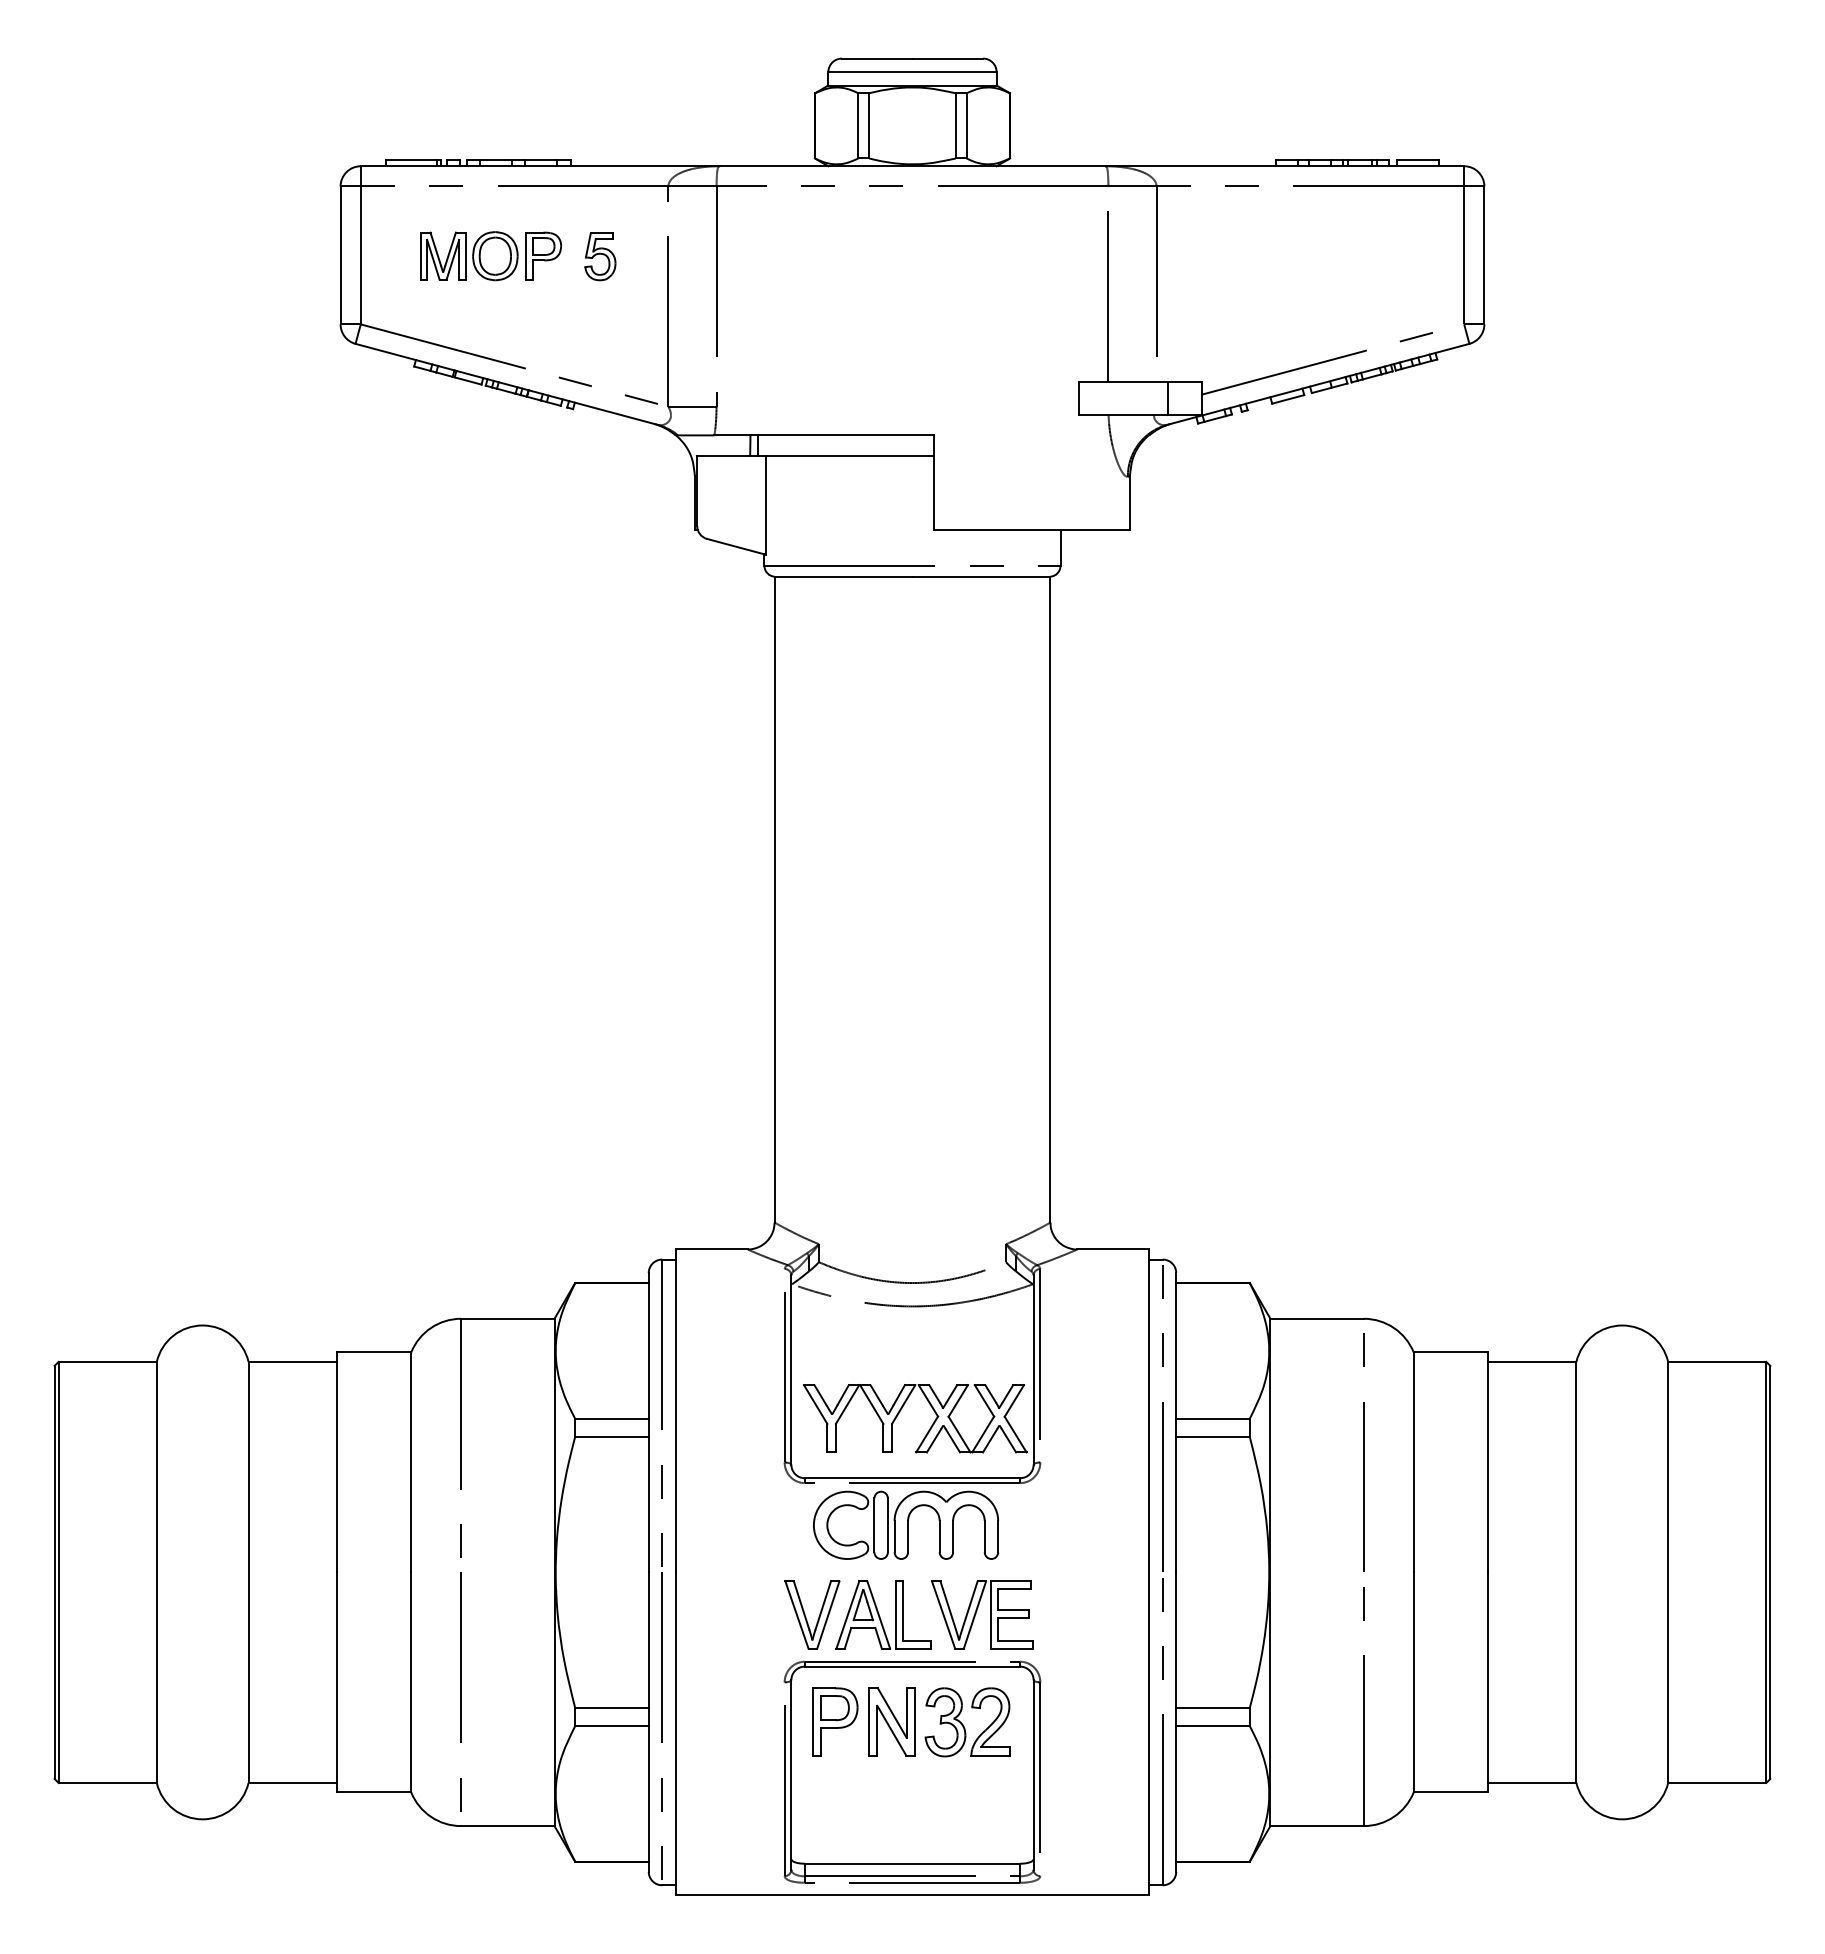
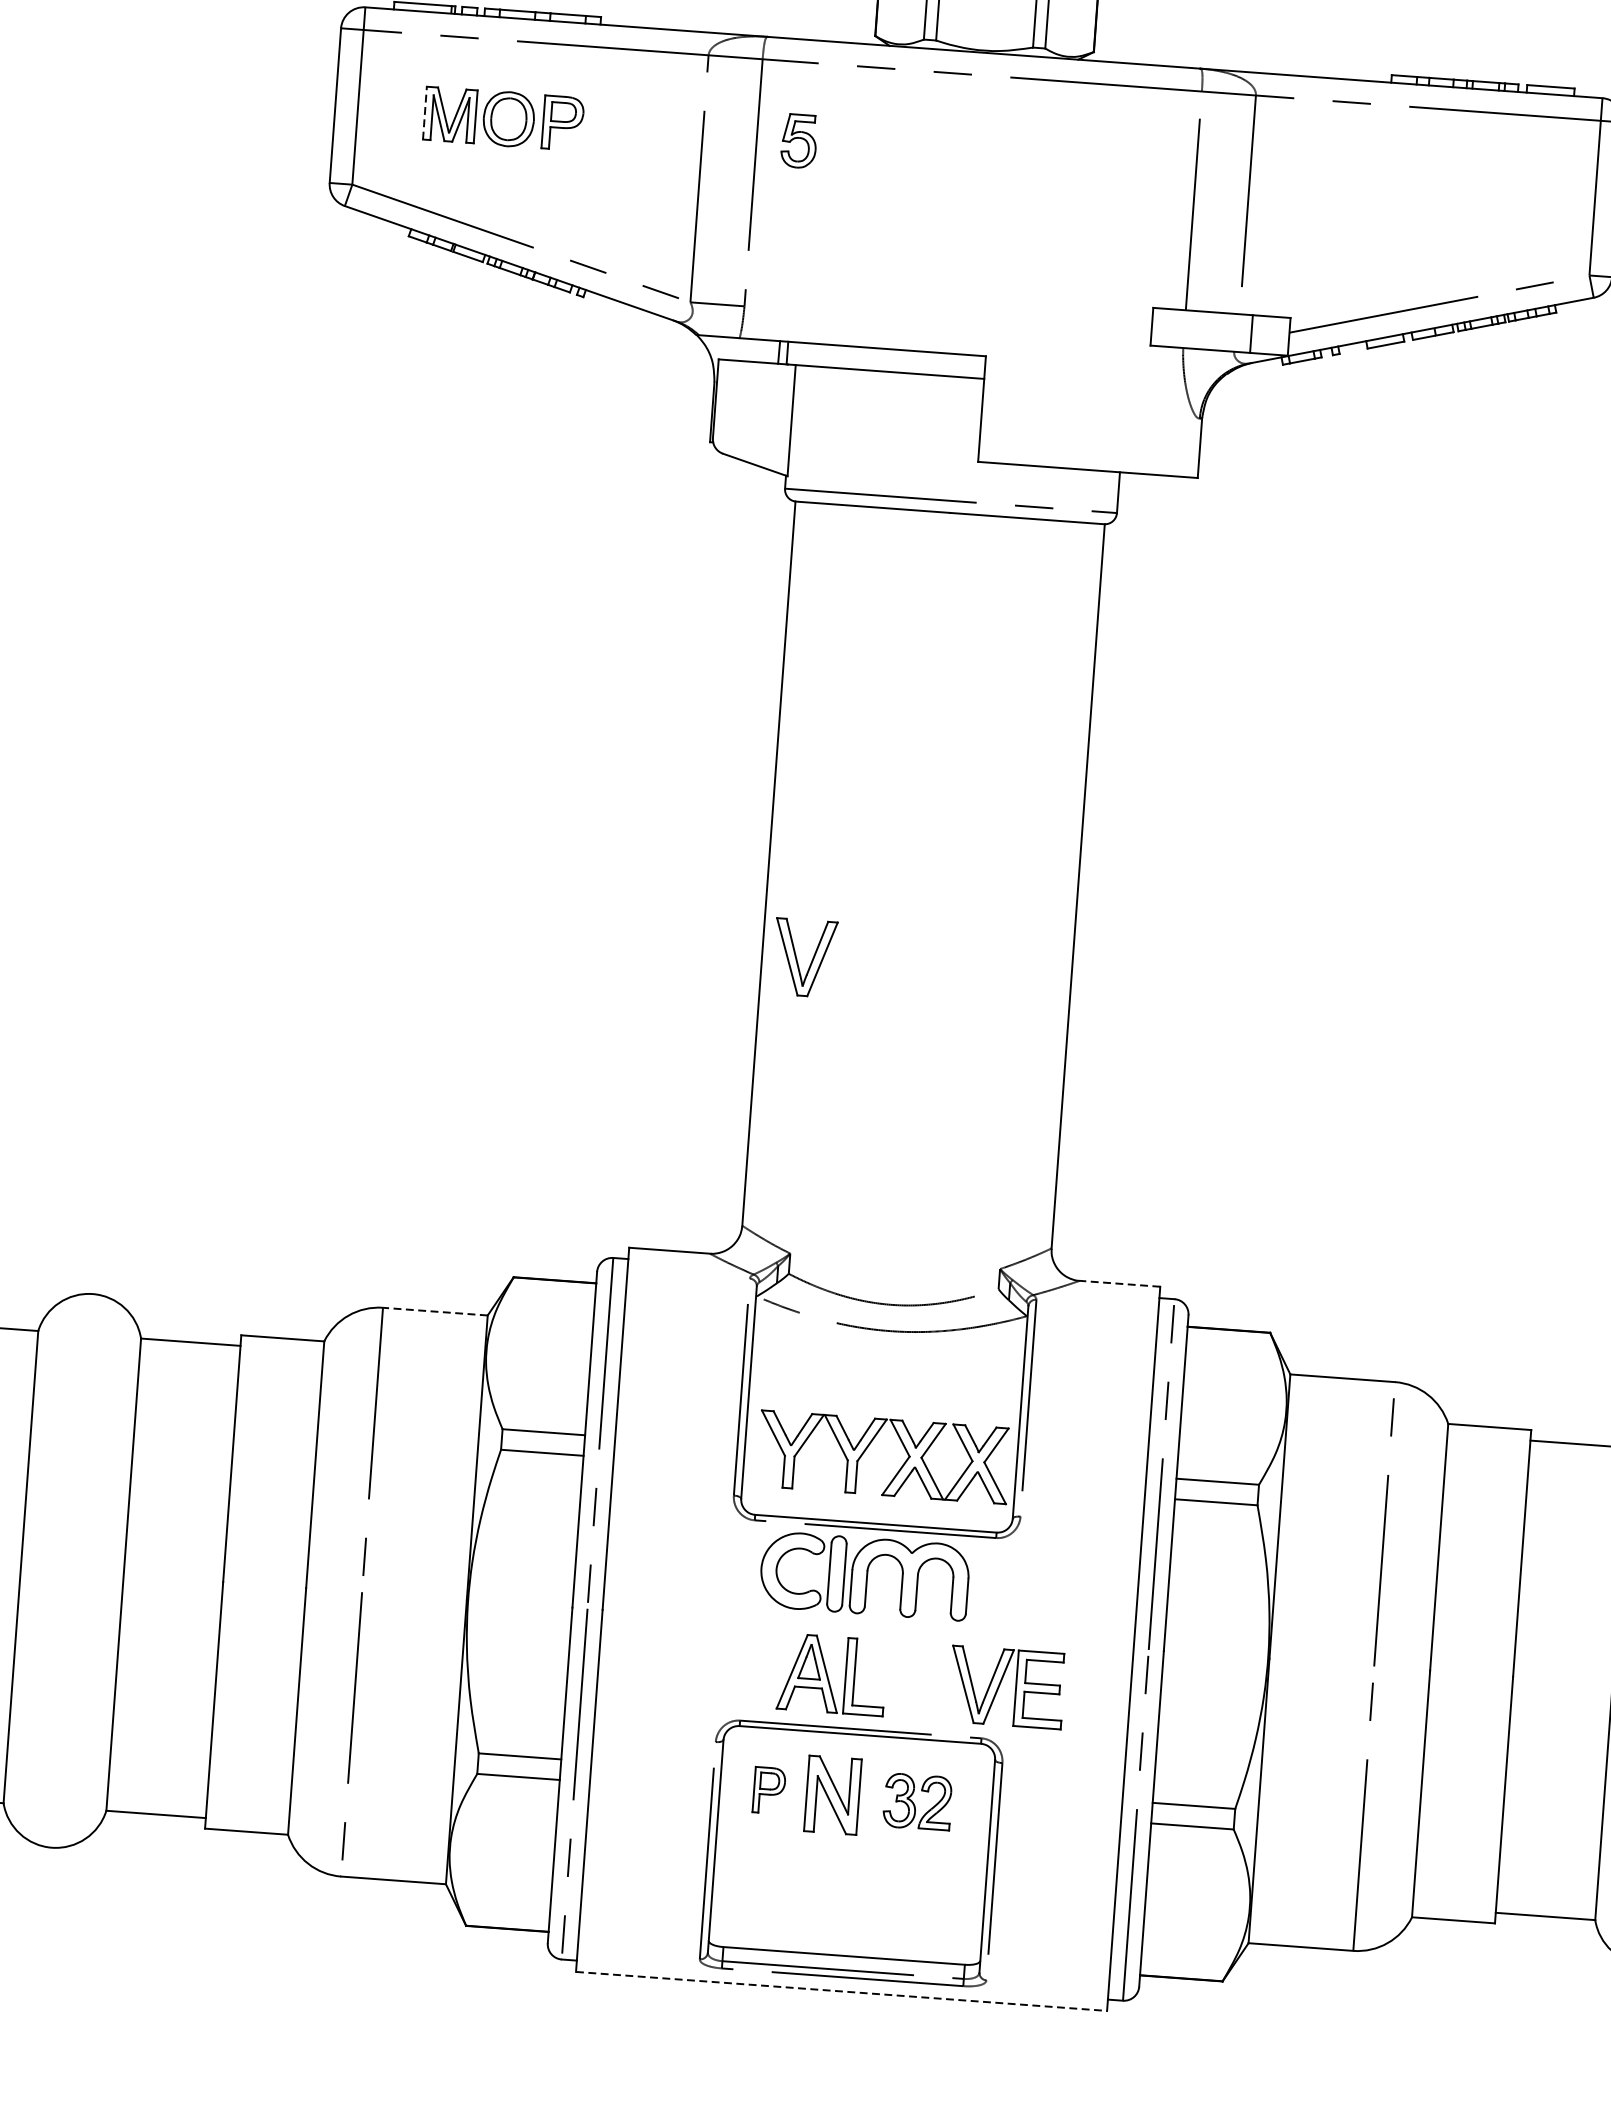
line: (420, 256) -> (424, 113), solid -> dashed
part: (600, 256) -> (799, 140), moved
line: (1112, 1249) -> (1118, 1283), solid -> dashed
line: (507, 1318) -> (434, 1311), solid -> dashed
part: (982, 1614) -> (1007, 1686), moved
part: (806, 1616) -> (797, 959), moved
part: (835, 1721) -> (769, 1790), size x0.6
part: (967, 1722) -> (917, 1802), size x0.7
line: (912, 1895) -> (841, 1991), solid -> dashed

